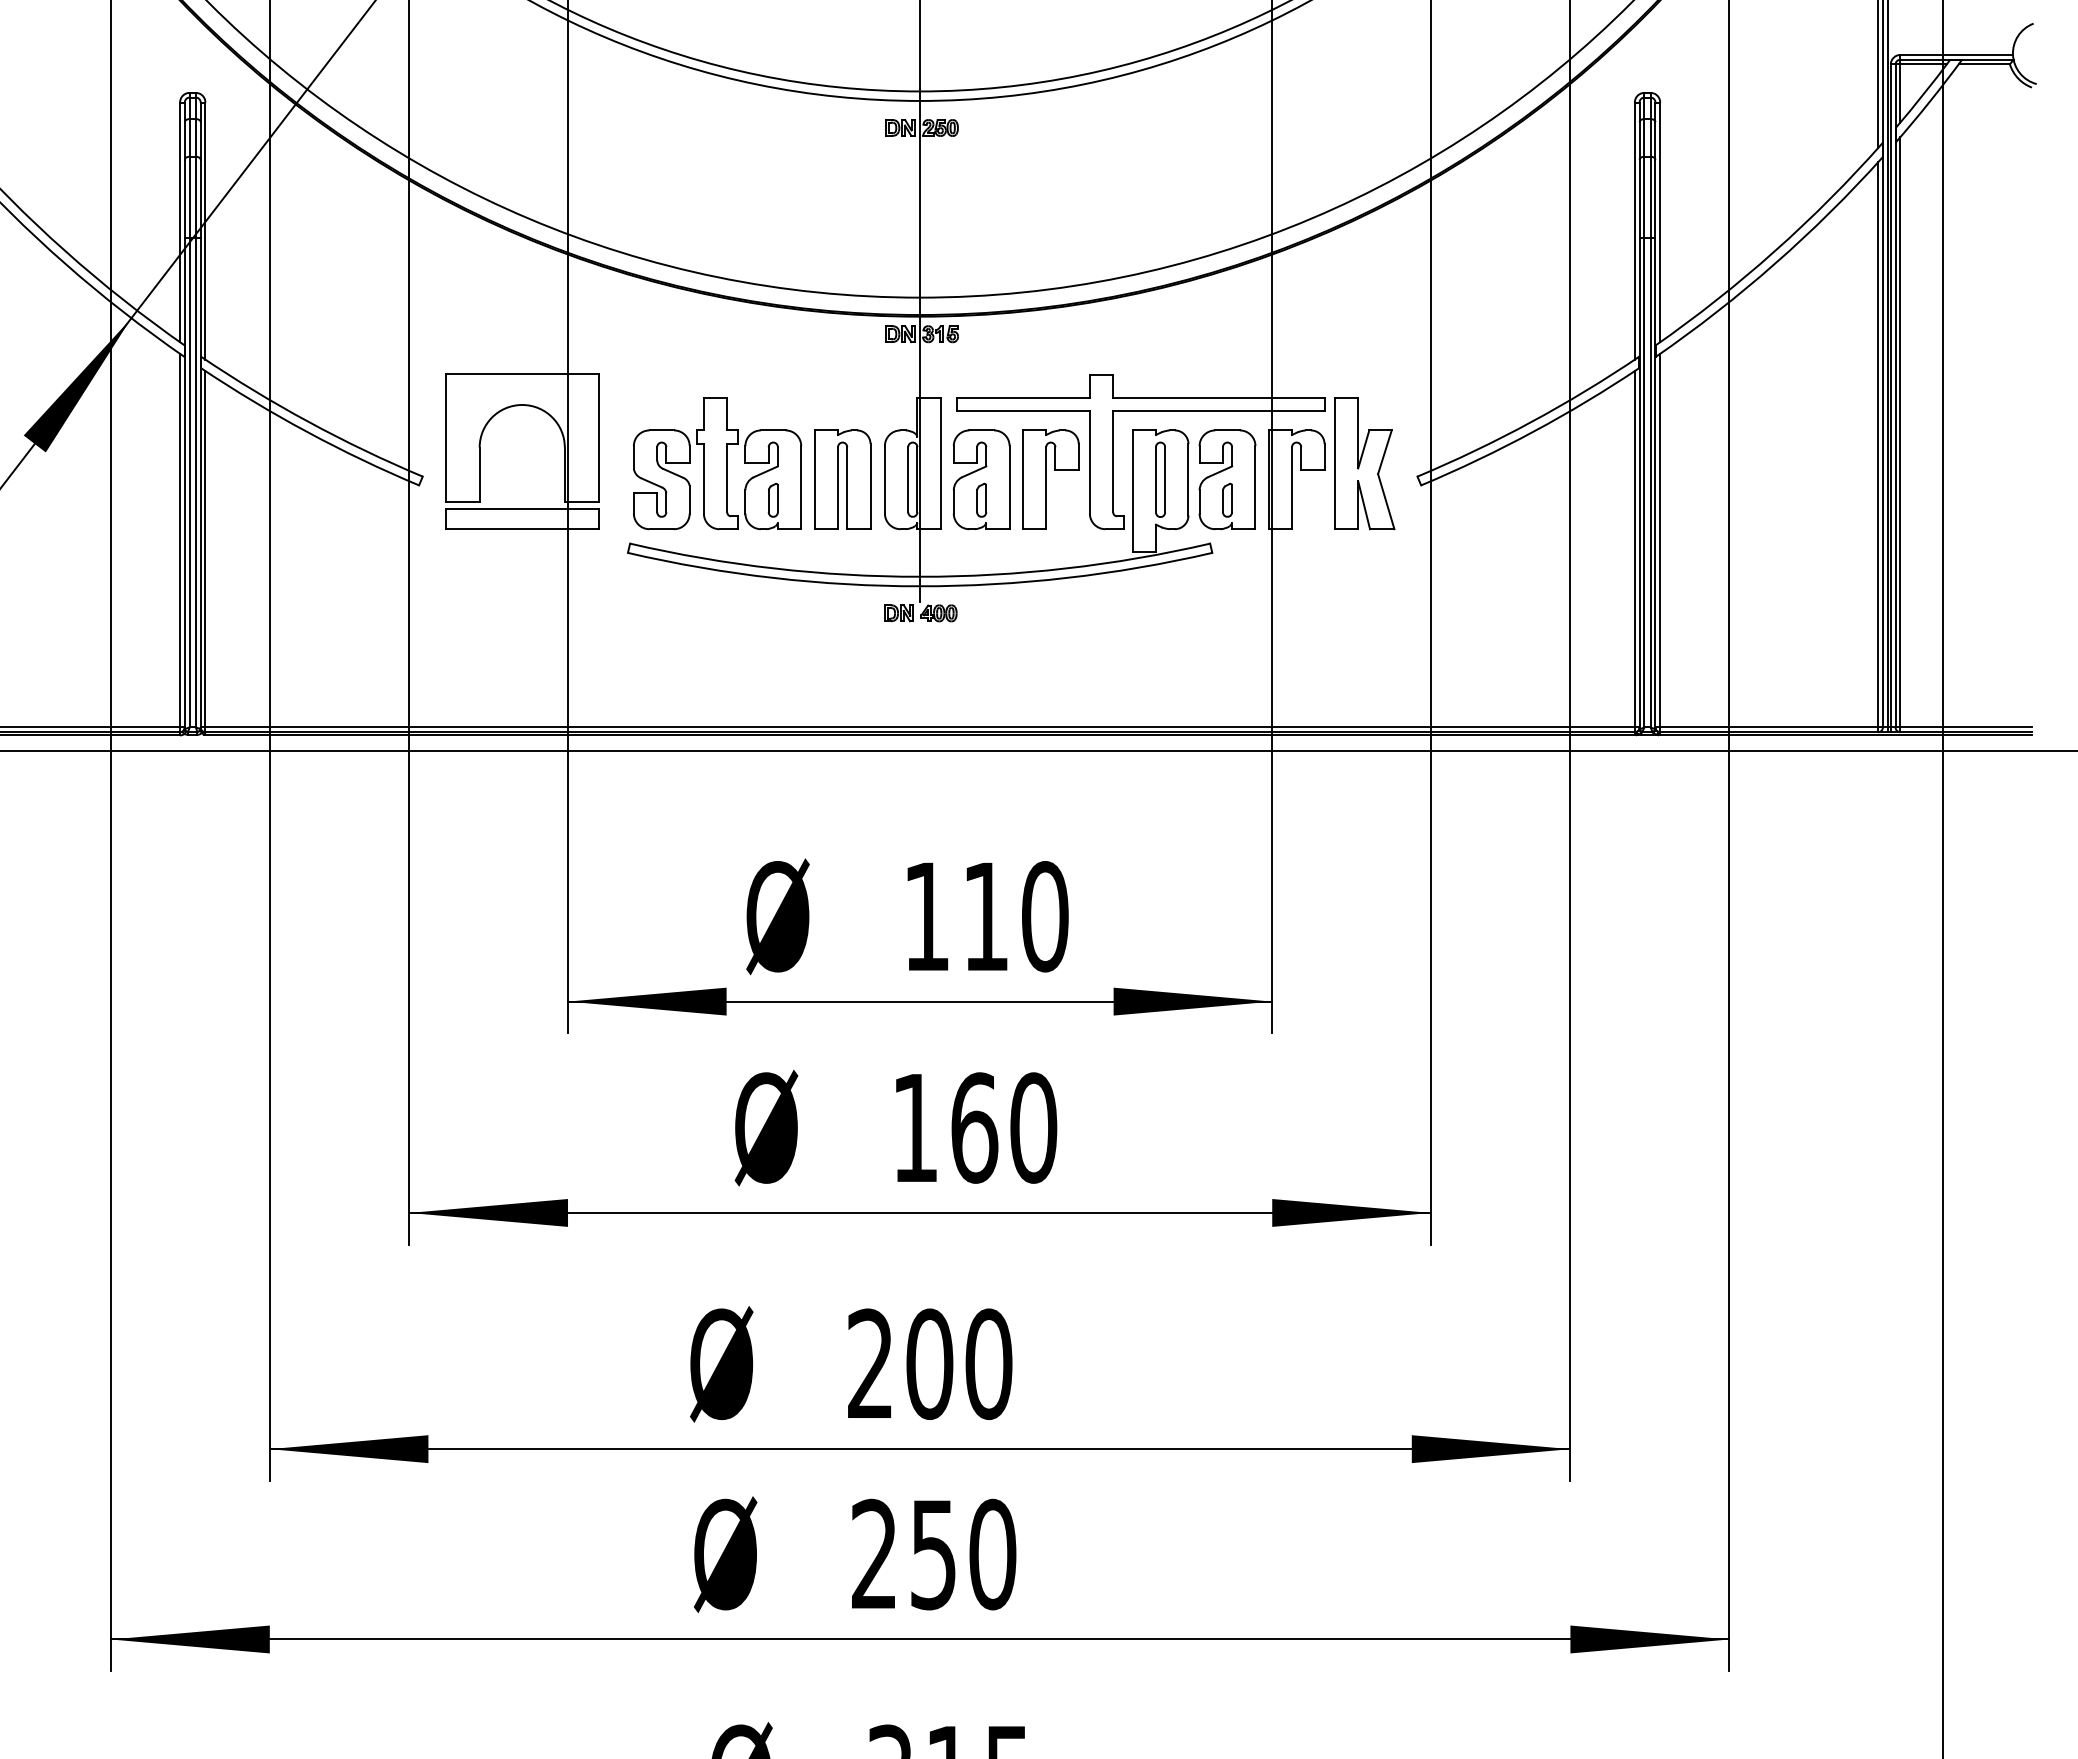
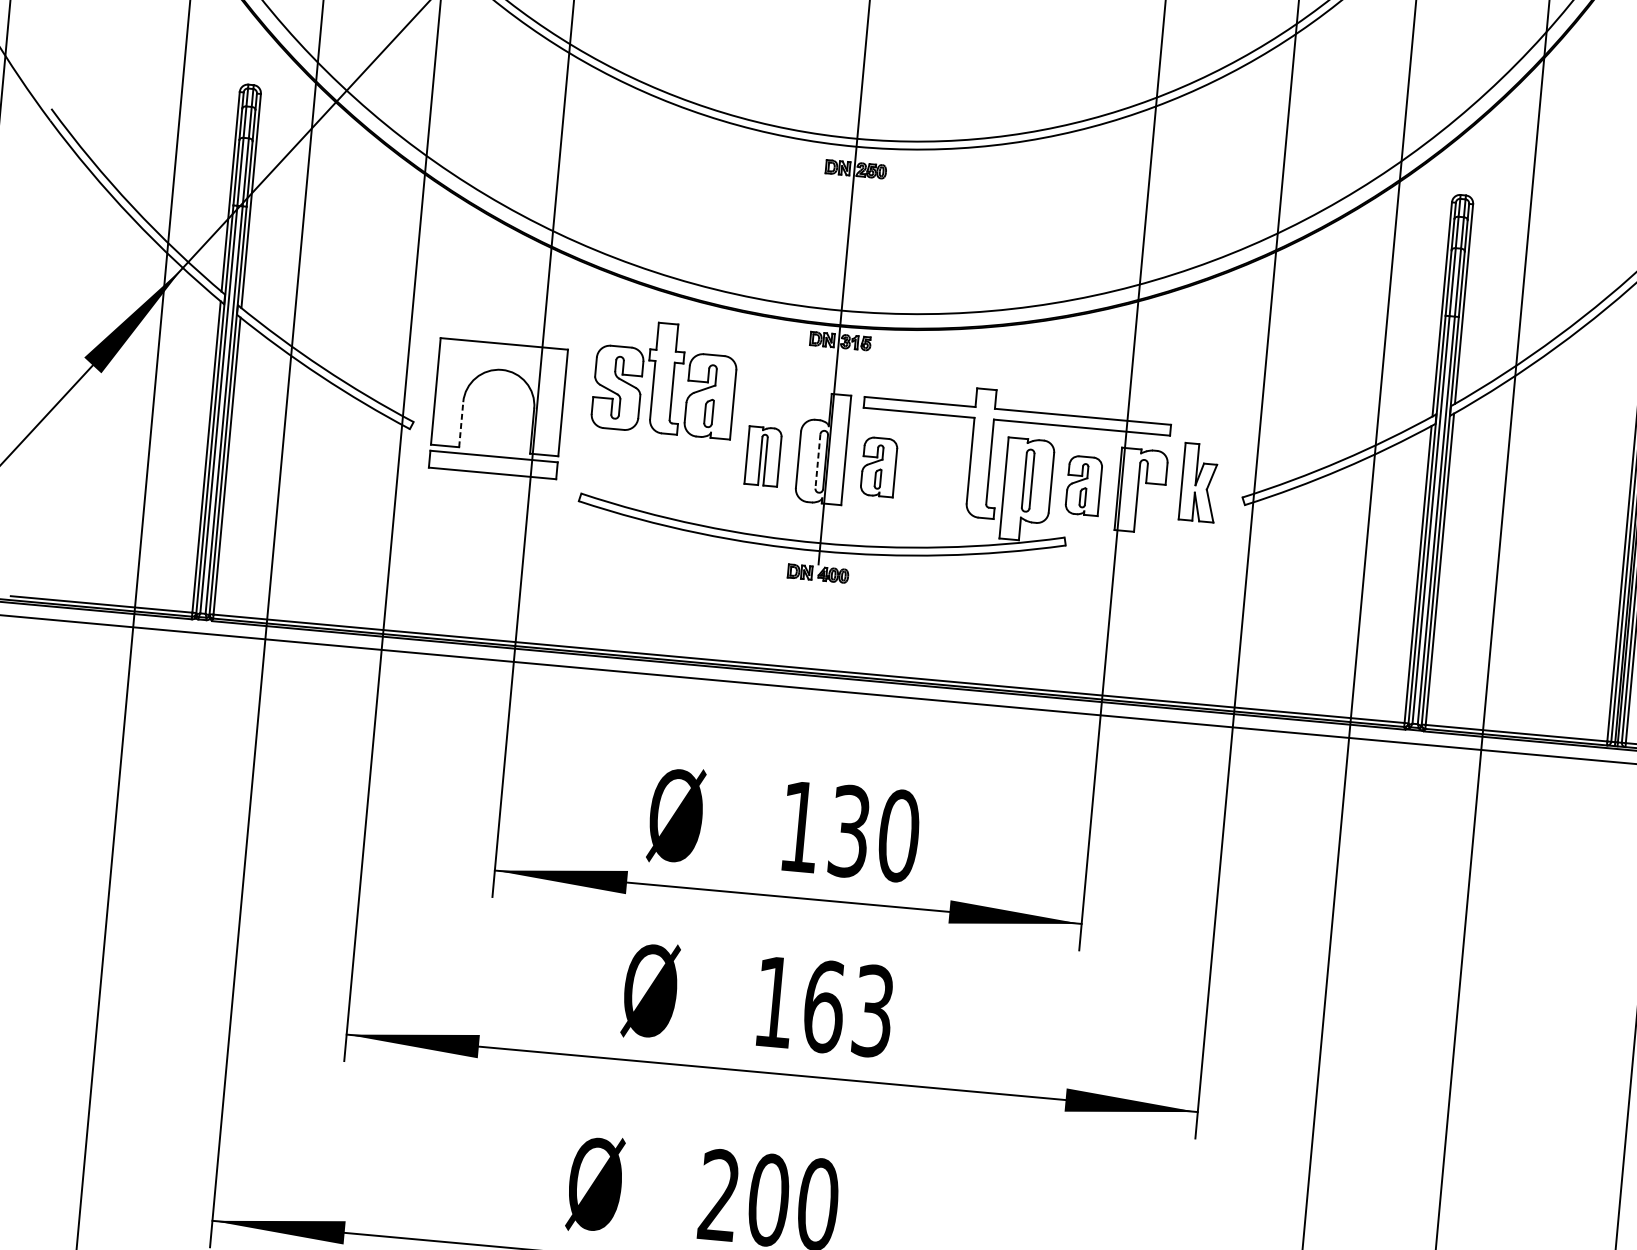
part: (717, 463) -> (665, 378), moved
part: (1364, 463) -> (1199, 482), size x0.7
line: (479, 474) -> (461, 424), solid -> dashed
part: (842, 479) -> (763, 456), size x0.7
line: (908, 479) -> (818, 461), solid -> dashed
part: (981, 479) -> (879, 466), size x0.7
part: (1050, 479) -> (936, 472), removed
part: (1227, 479) -> (1083, 485), size x0.7
text: (985, 916) -> (849, 831), 110 -> 130
text: (1033, 1127) -> (873, 1010), 160 -> 163

